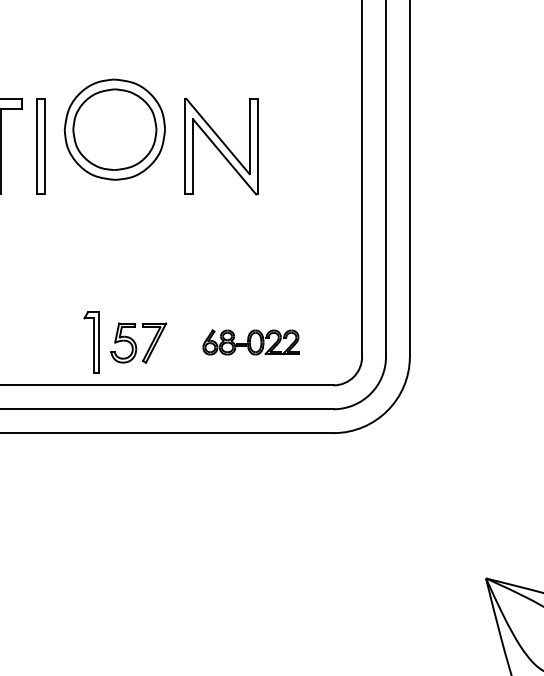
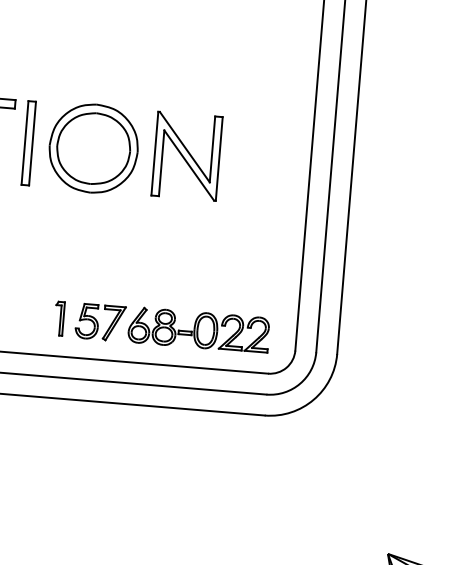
part: (114, 129) -> (93, 148), moved
part: (91, 342) -> (59, 318), size x0.62
part: (250, 342) -> (198, 330), size x1.67

